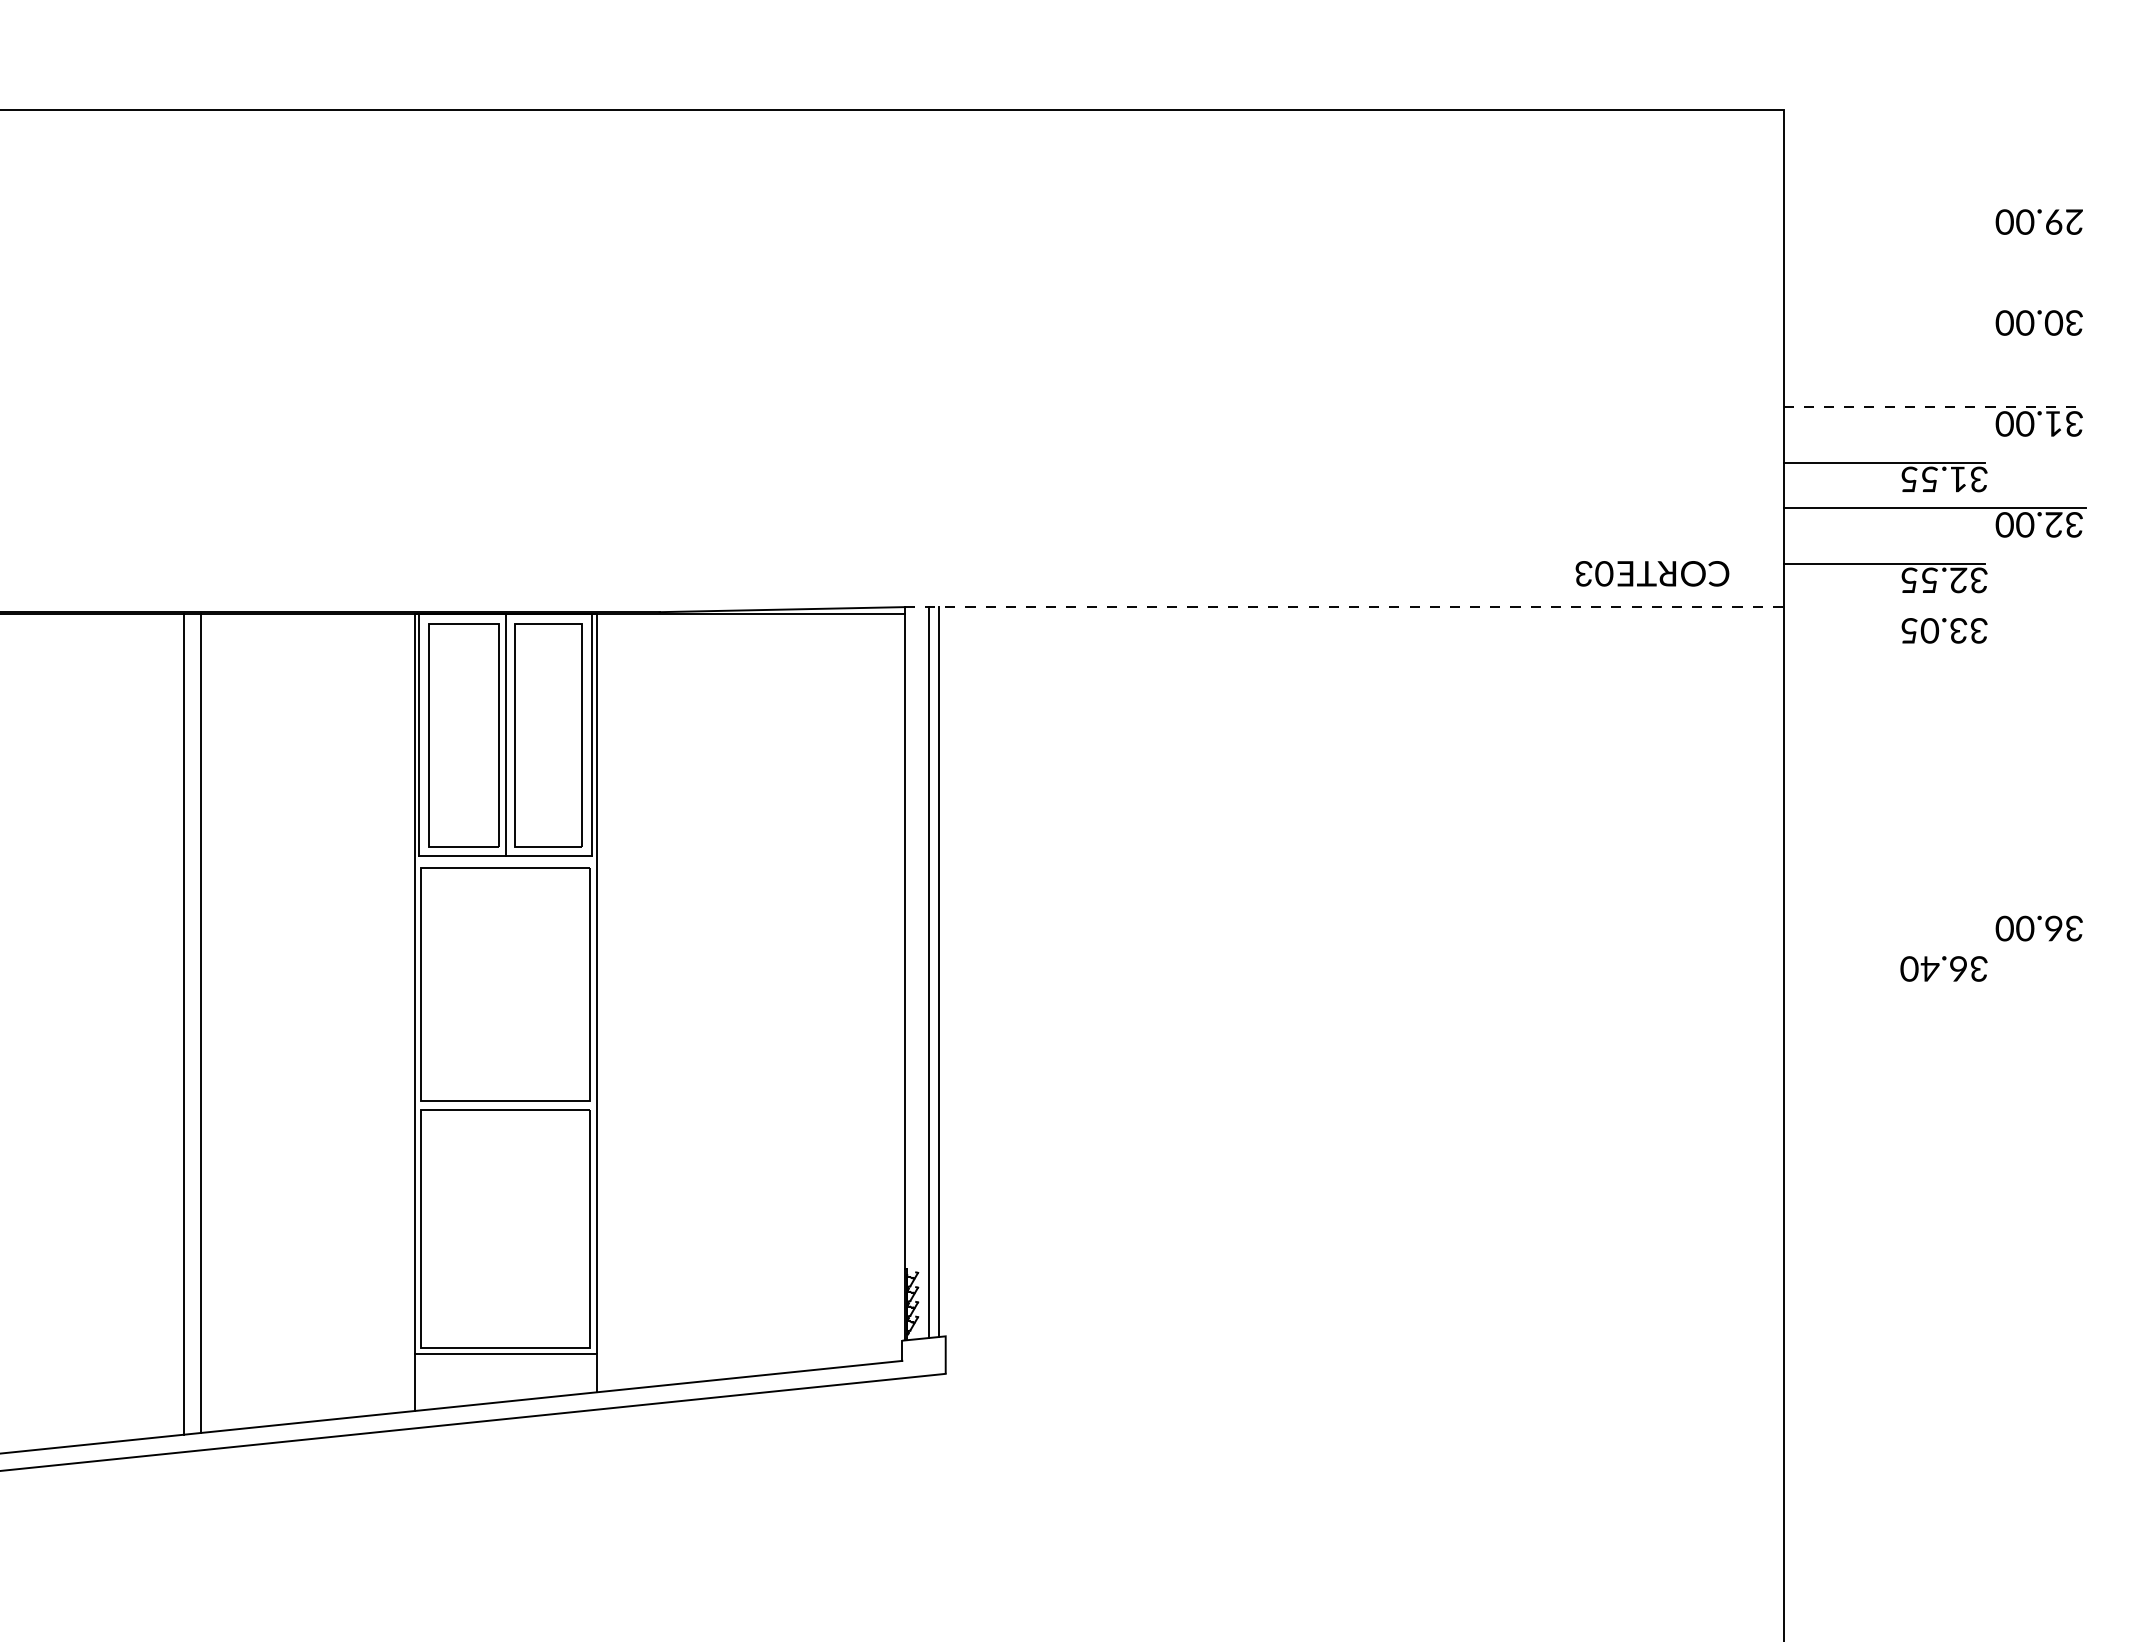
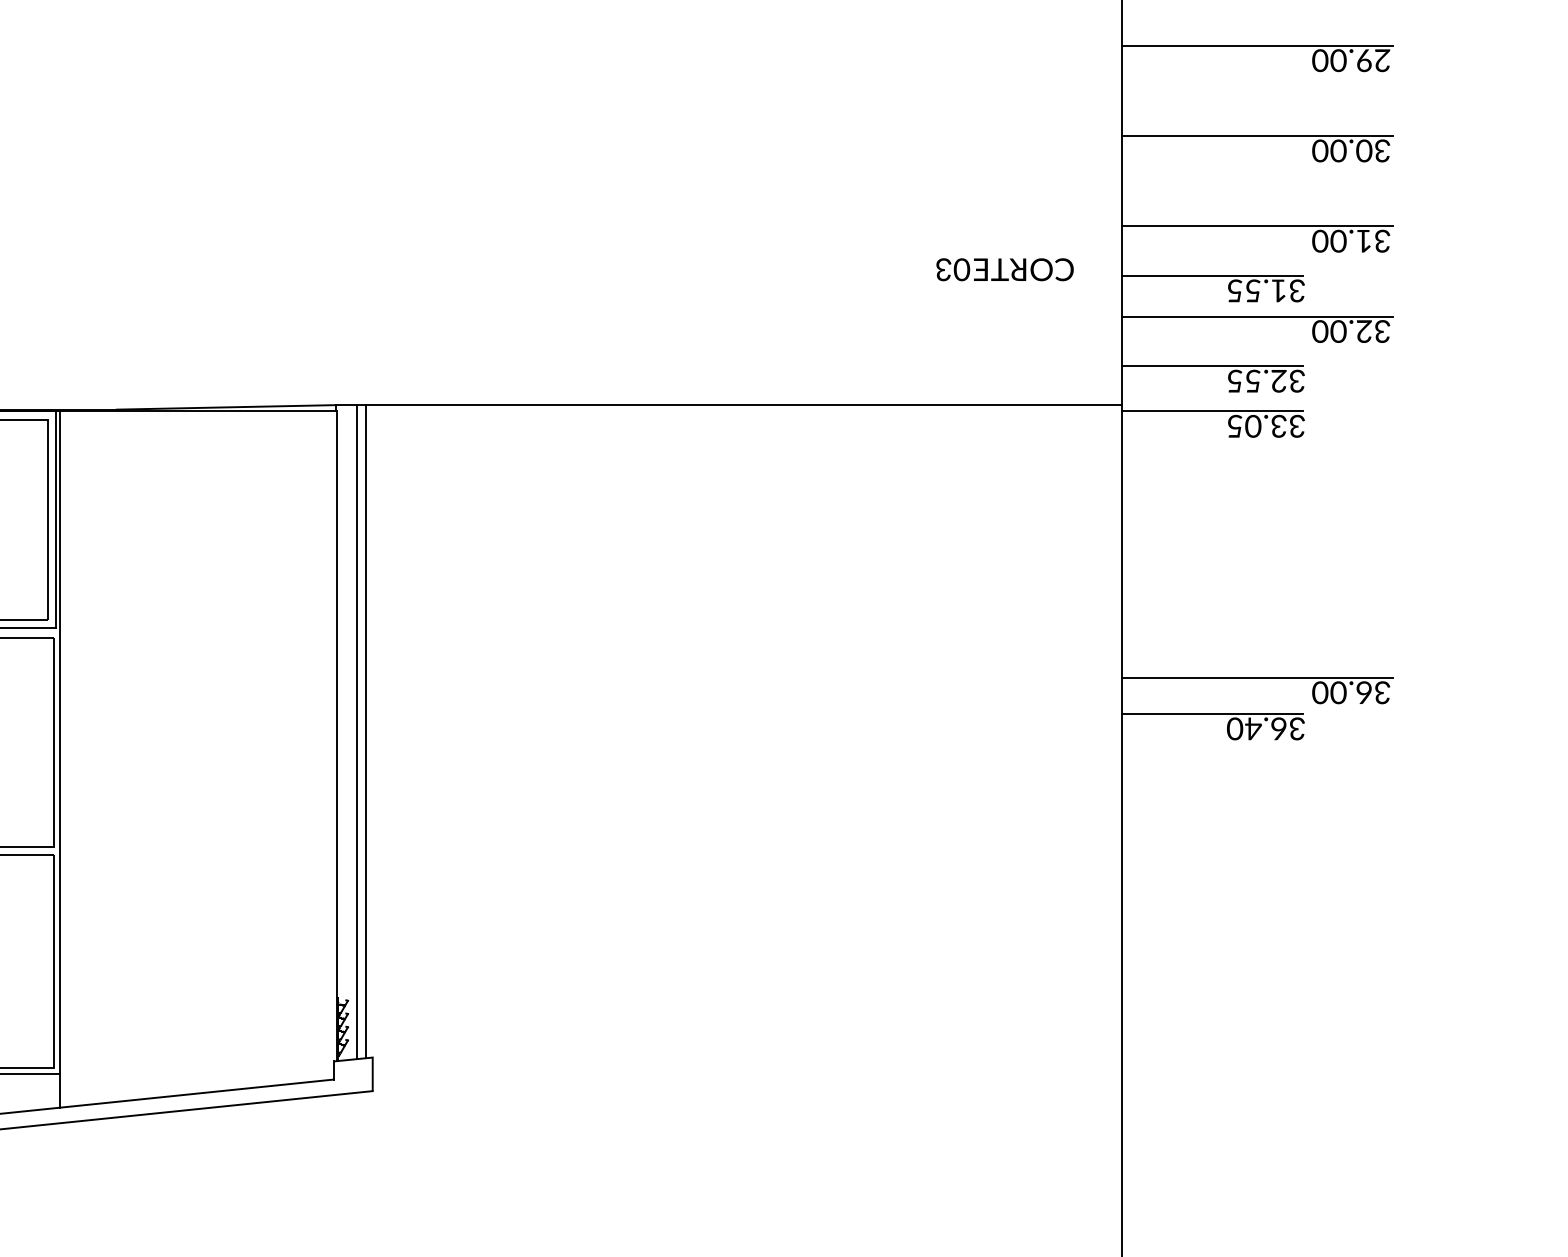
line: (1934, 205) -> (1257, 45), added
line: (1934, 306) -> (1257, 136), added
line: (1935, 407) -> (1258, 226), dashed -> solid
text: (1652, 573) -> (1005, 269), moved
line: (1344, 607) -> (729, 405), dashed -> solid
line: (1884, 614) -> (1212, 411), added
line: (1934, 911) -> (1257, 677), added
line: (1884, 952) -> (1212, 714), added

